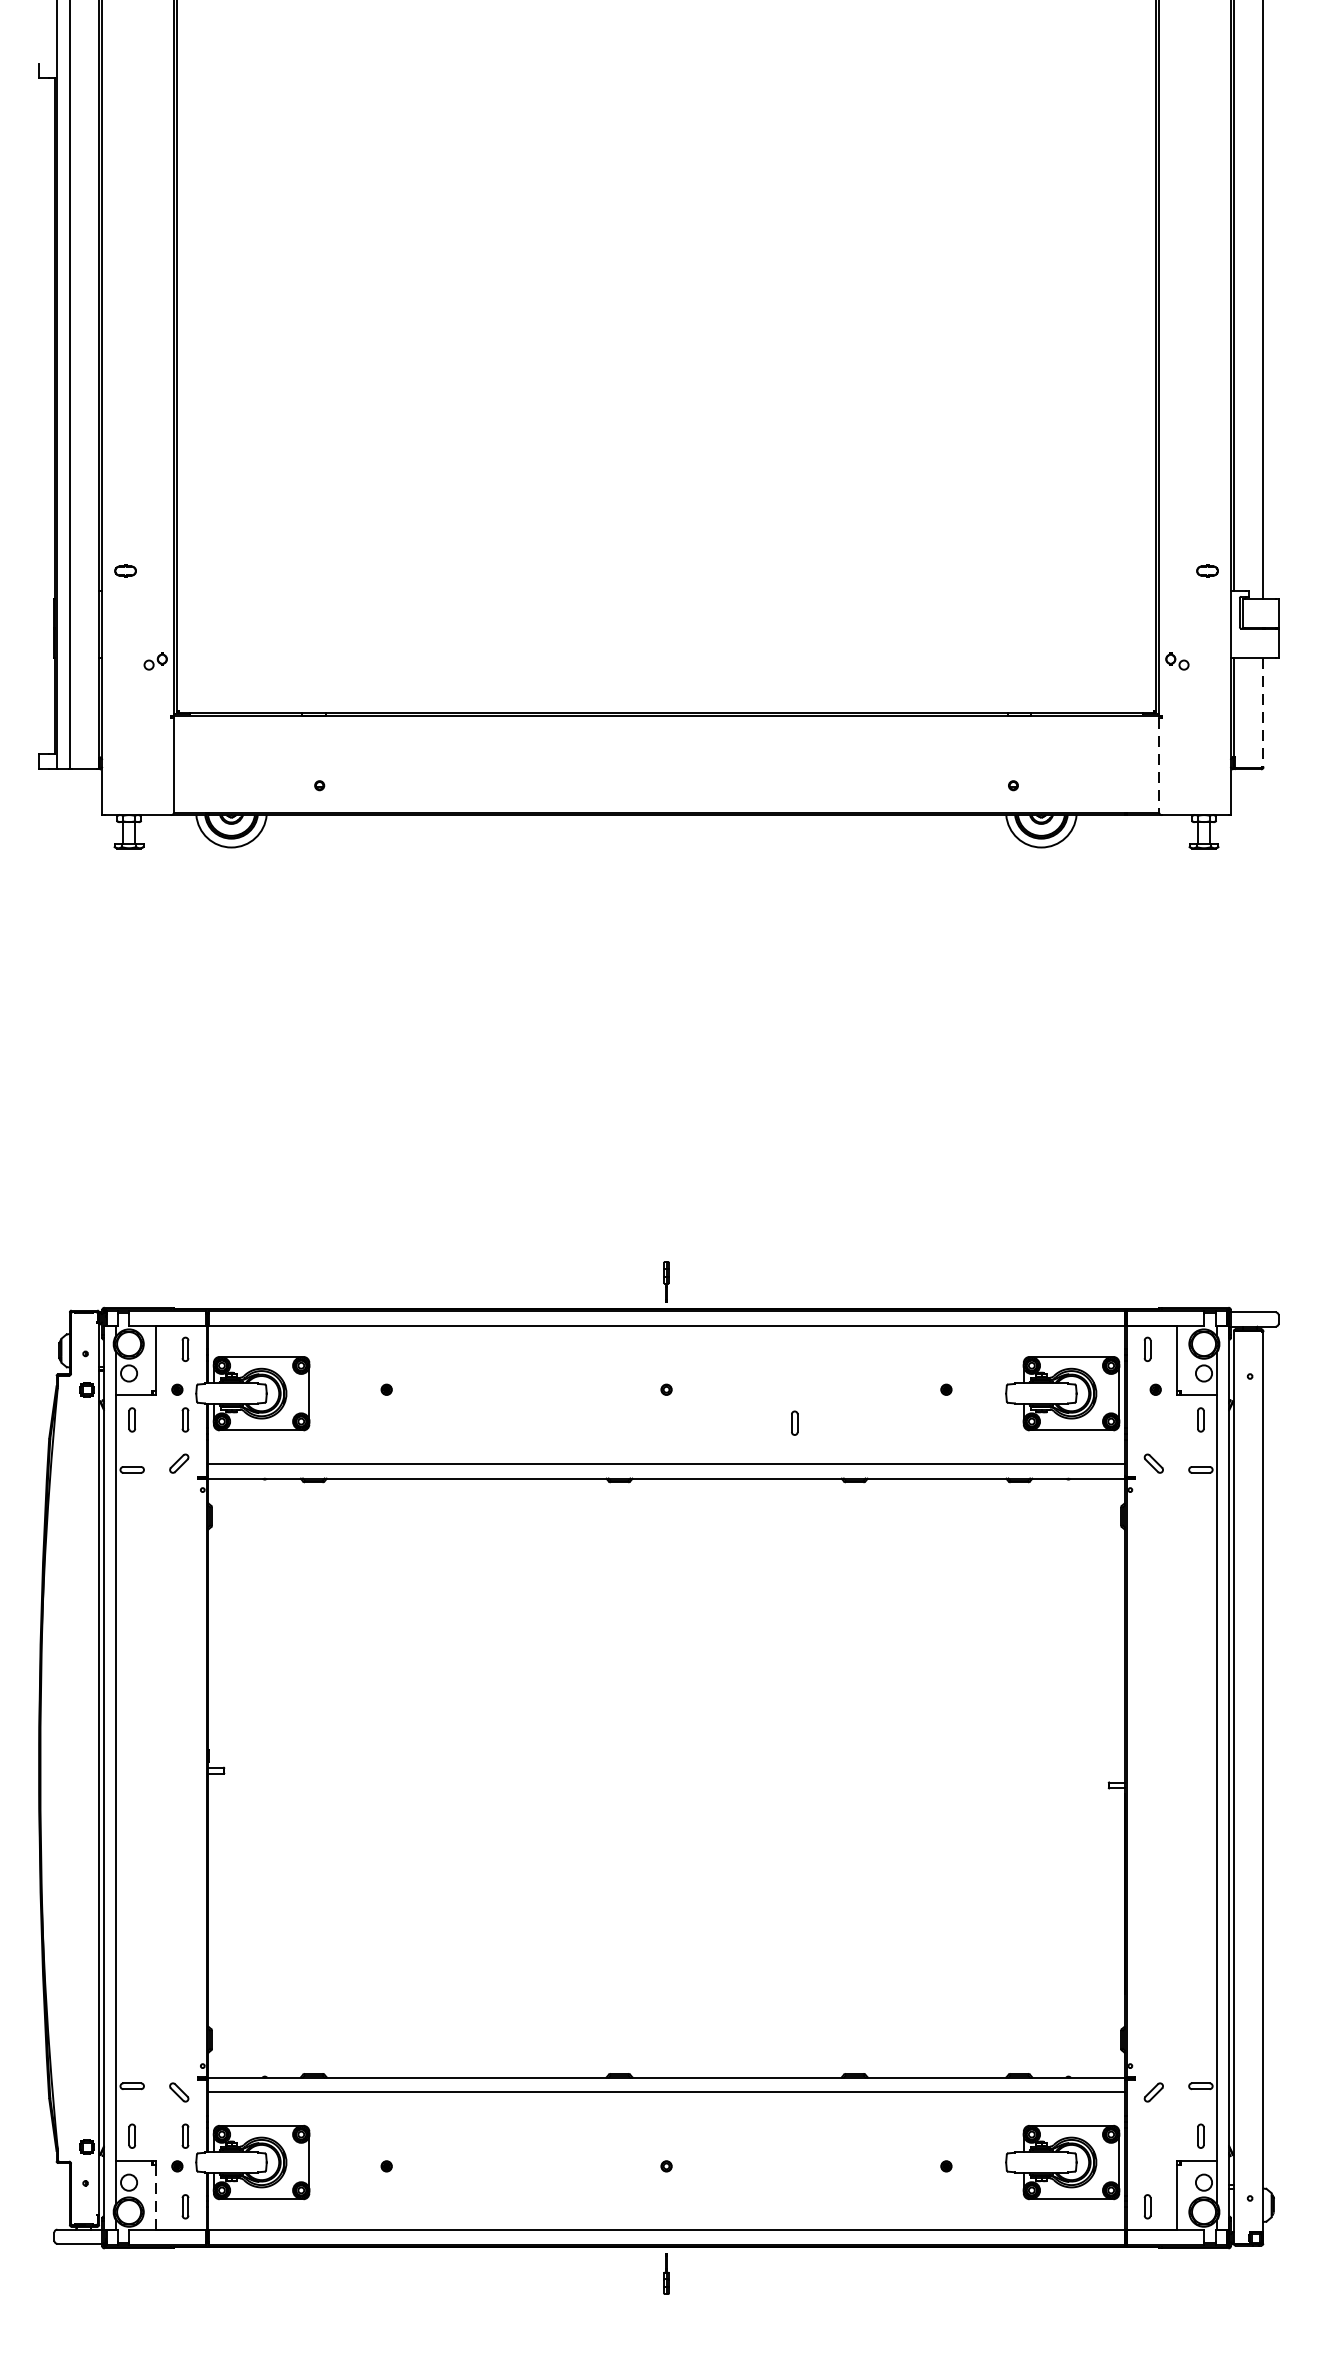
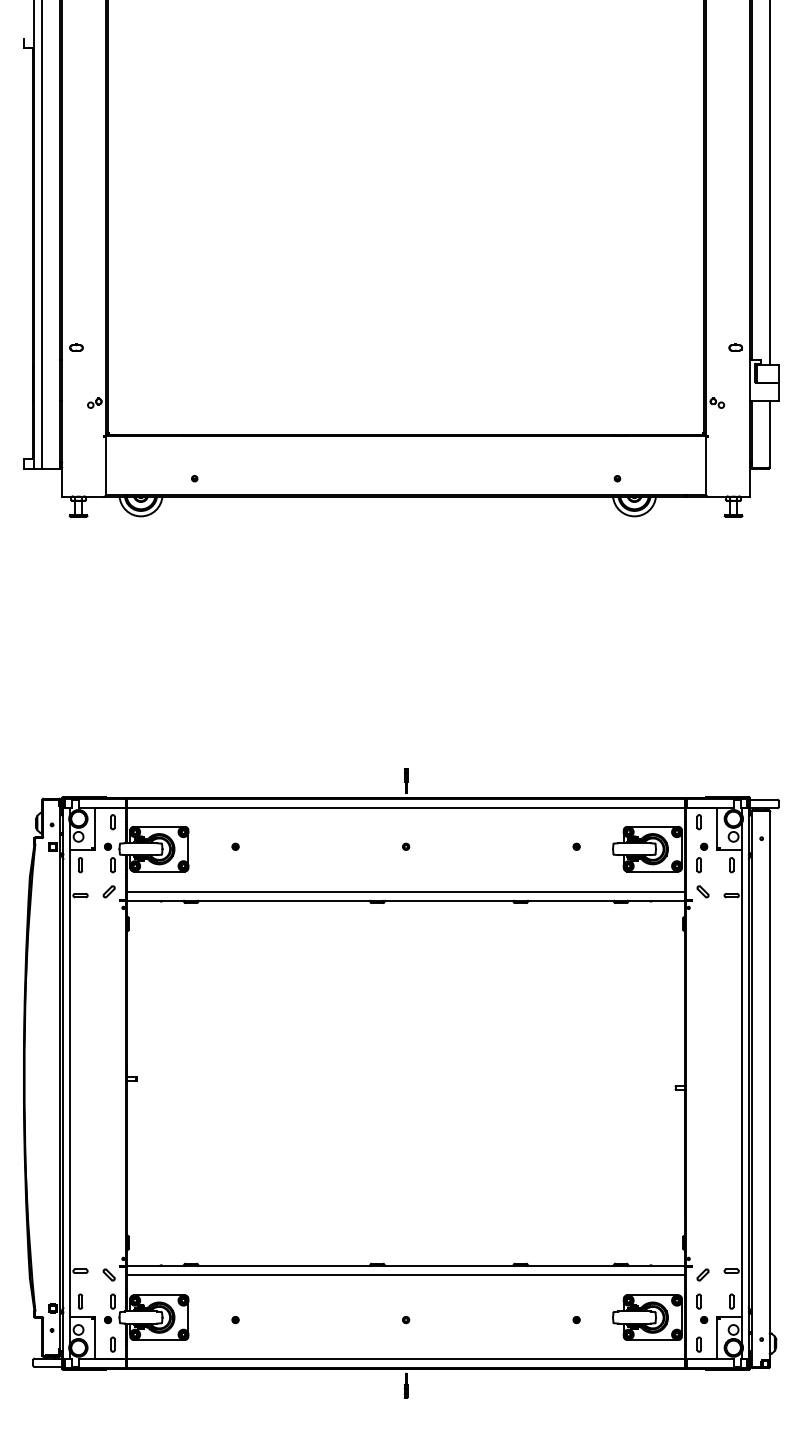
line: (1262, 713) -> (769, 434), dashed -> solid
line: (1159, 764) -> (706, 465), dashed -> solid
part: (793, 1423) -> (698, 865), moved
part: (1152, 2147) -> (702, 1308), added
line: (155, 2198) -> (94, 1339), dashed -> solid

